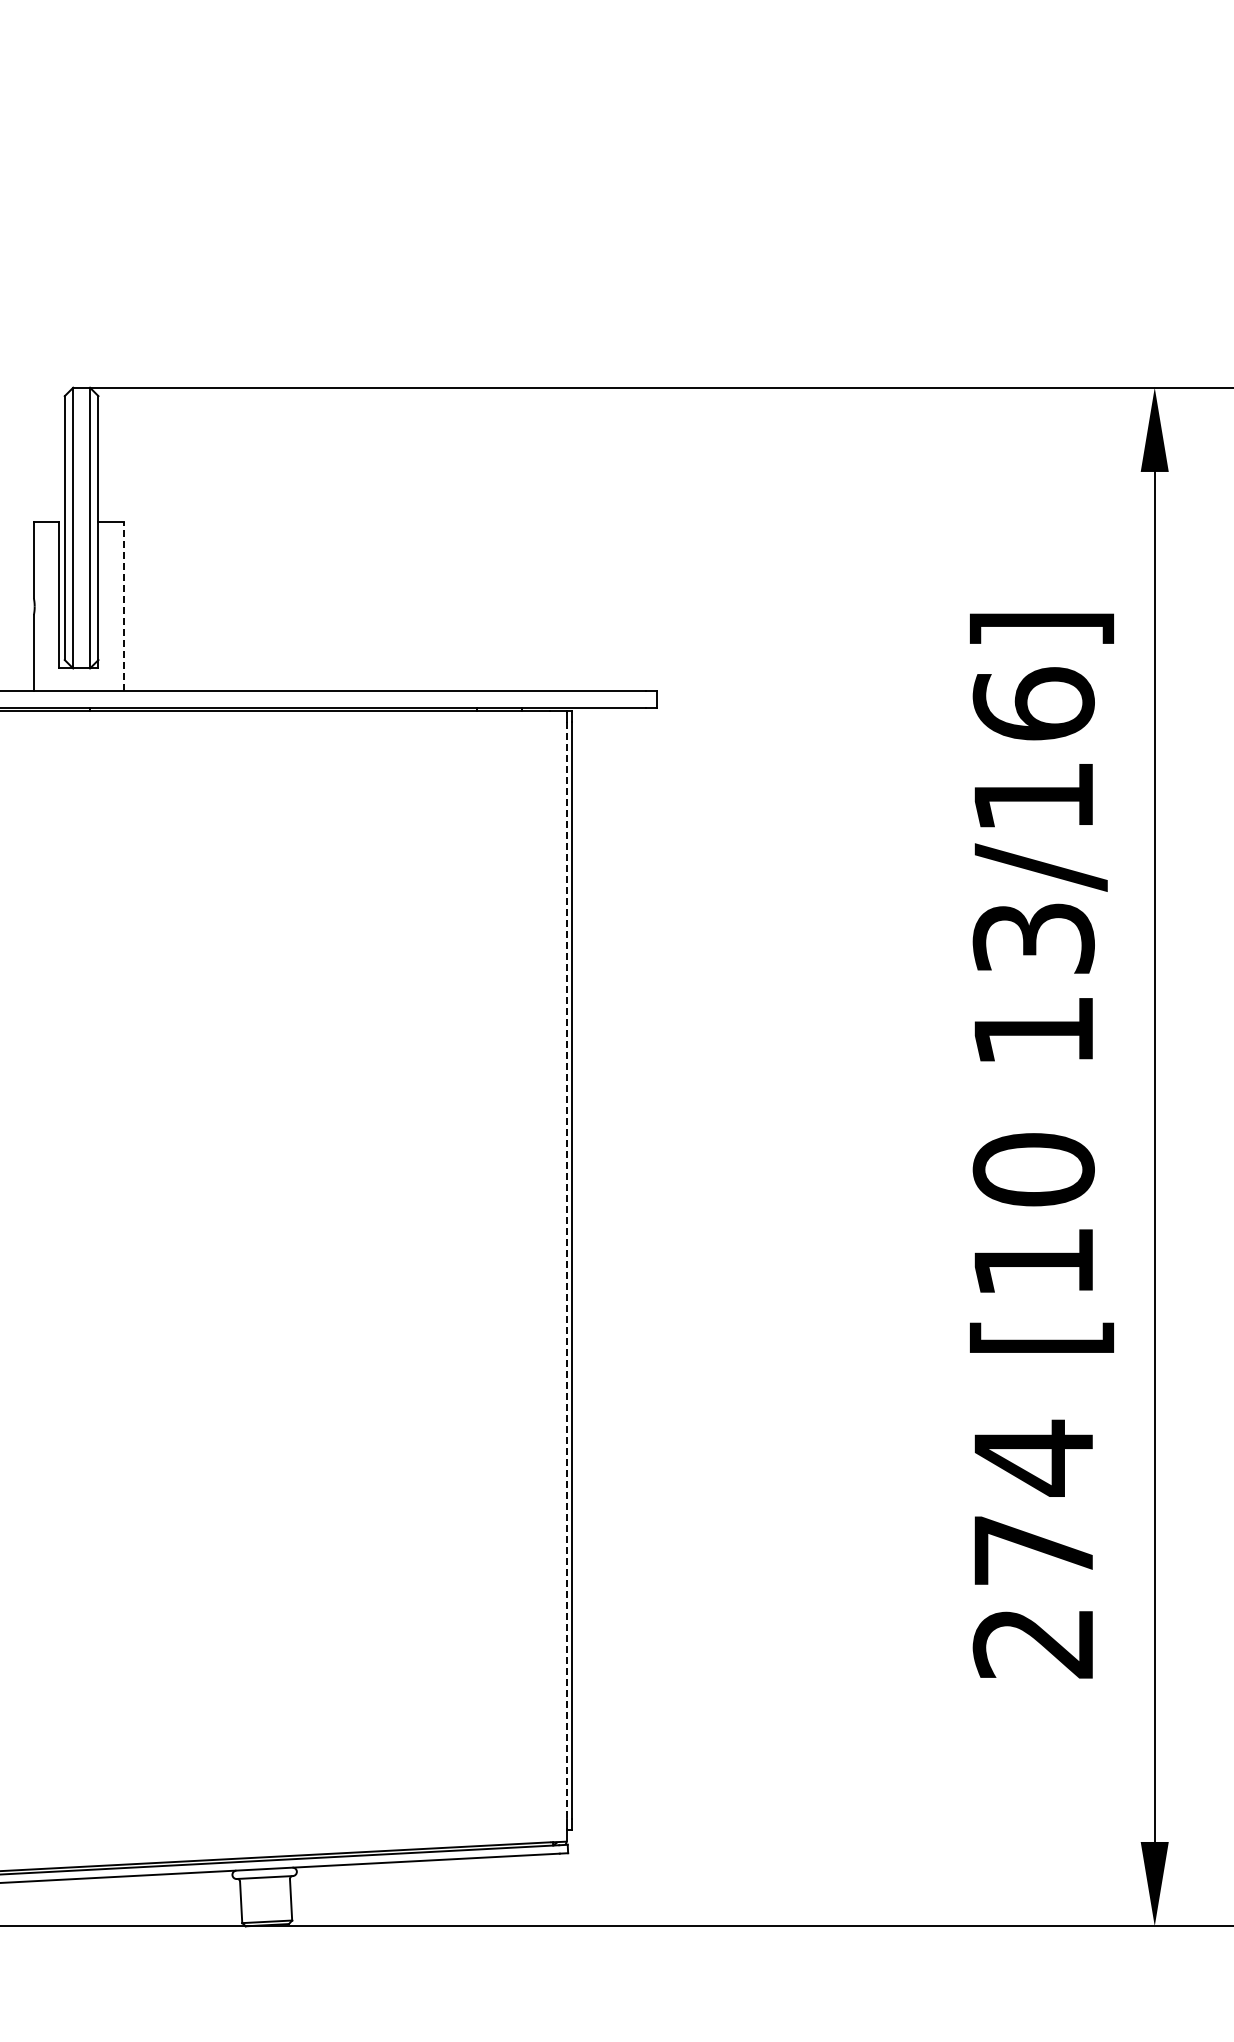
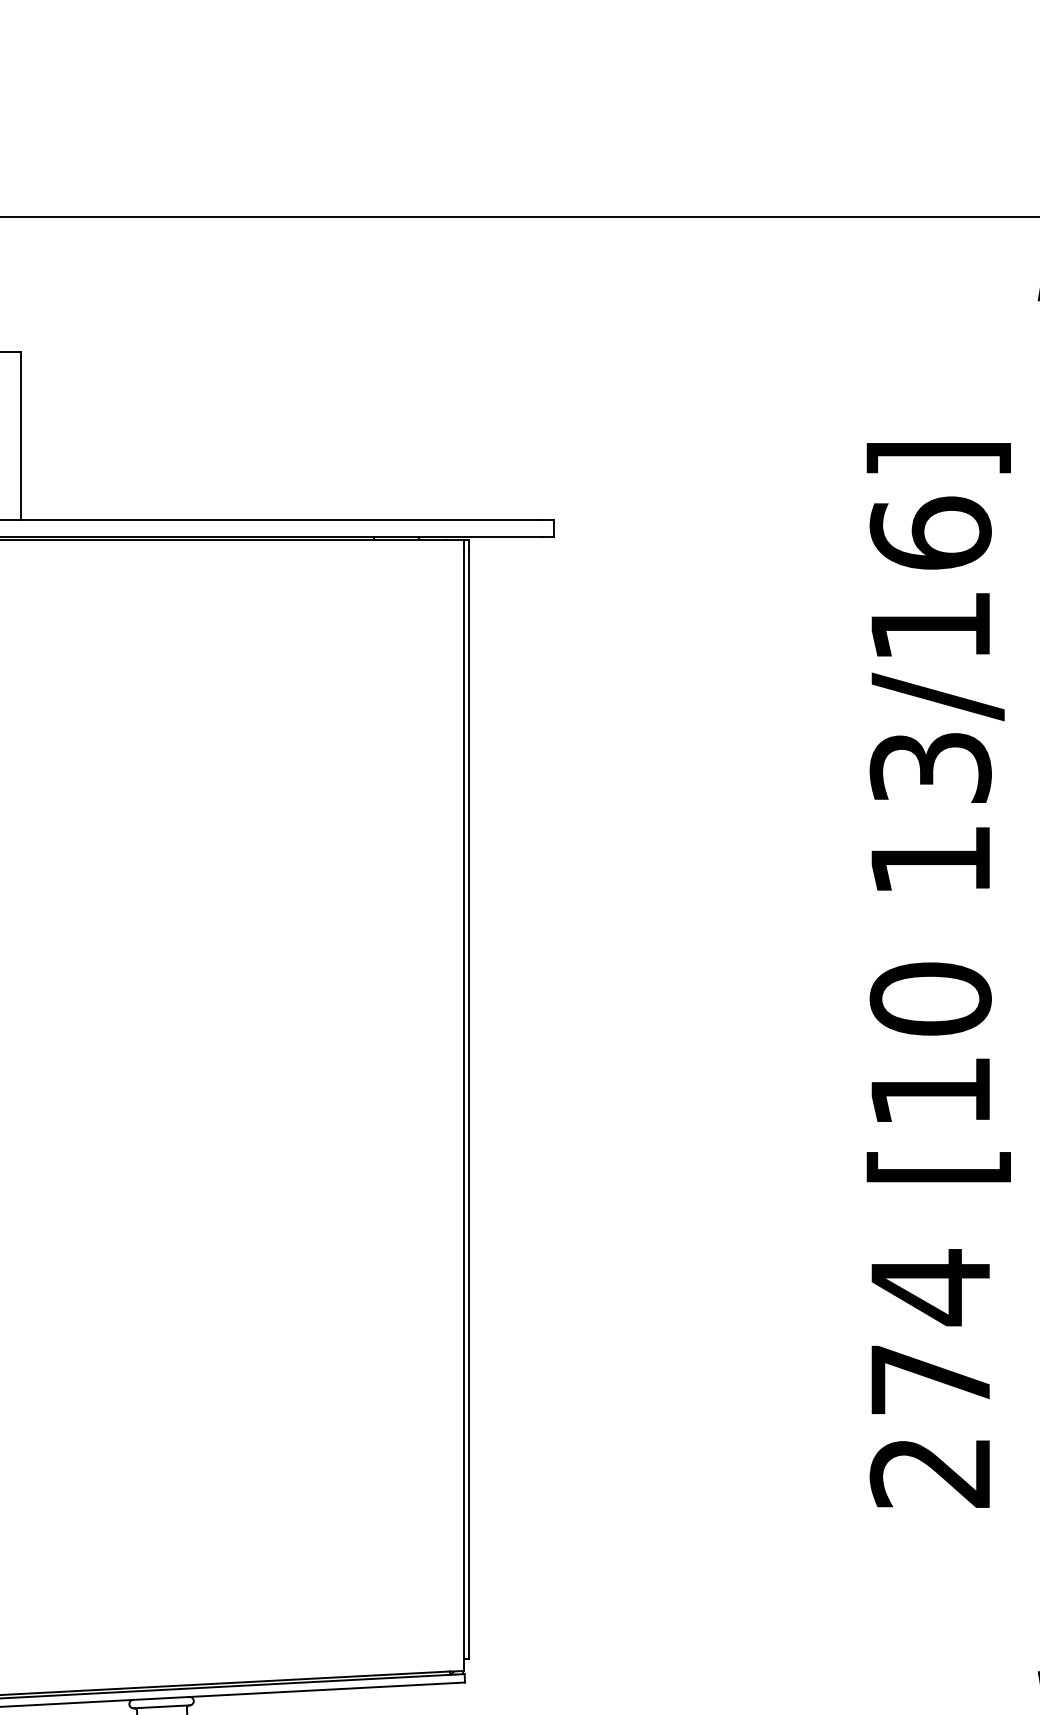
line: (123, 606) -> (20, 435), dashed -> solid
line: (567, 1270) -> (464, 1099), dashed -> solid

